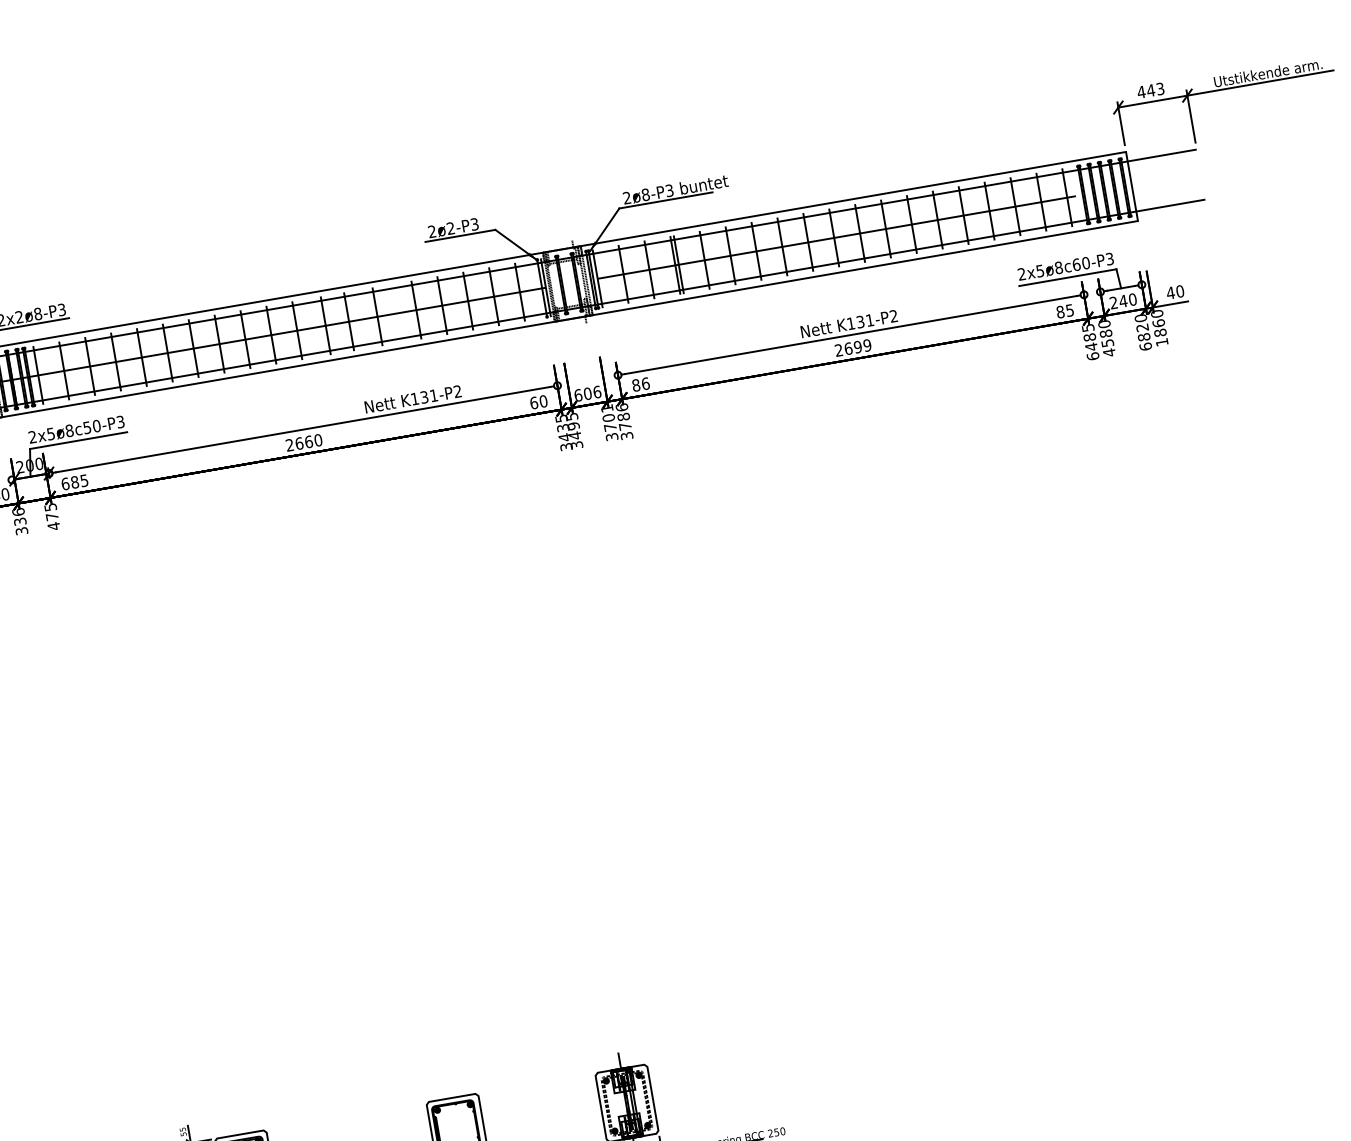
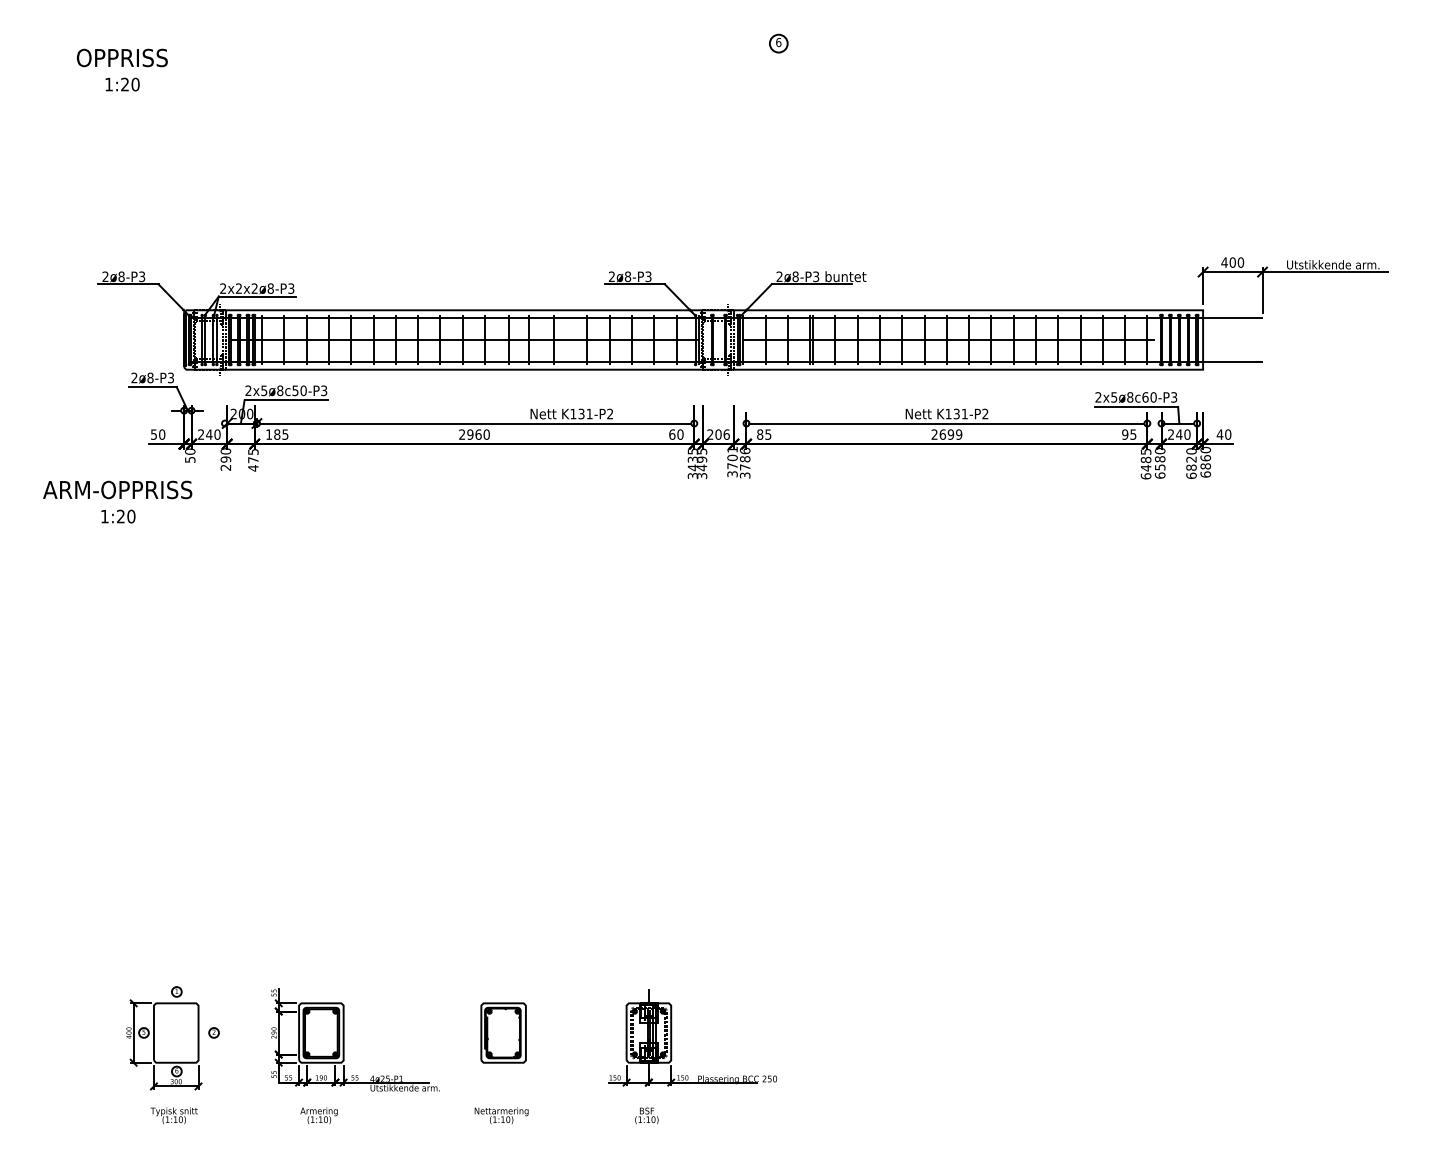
text: (1155, 89) -> (1236, 262), 443 -> 400
text: (450, 228) -> (627, 276), 2ø2-P3 -> 2ø8-P3
text: (1060, 311) -> (1125, 434), 85 -> 95
text: (1161, 342) -> (1205, 474), 1860 -> 6860
text: (1108, 352) -> (1159, 475), 4580 -> 6580
text: (645, 383) -> (768, 434), 86 -> 85
text: (578, 395) -> (710, 434), 606 -> 206
text: (299, 443) -> (470, 434), 2660 -> 2960
text: (65, 483) -> (269, 434), 685 -> 185
text: (19, 521) -> (225, 459), 336 -> 290

